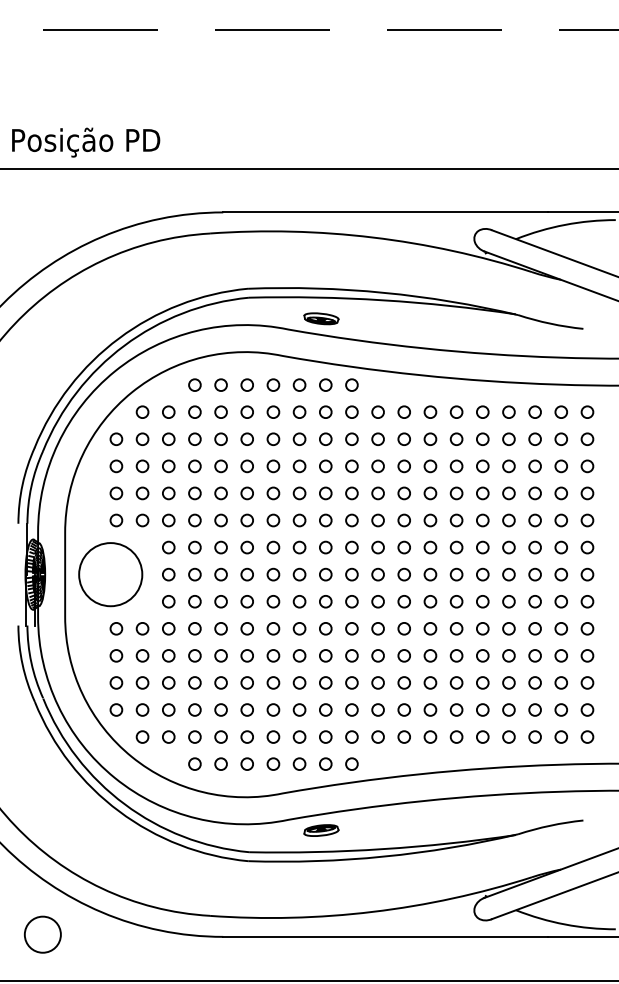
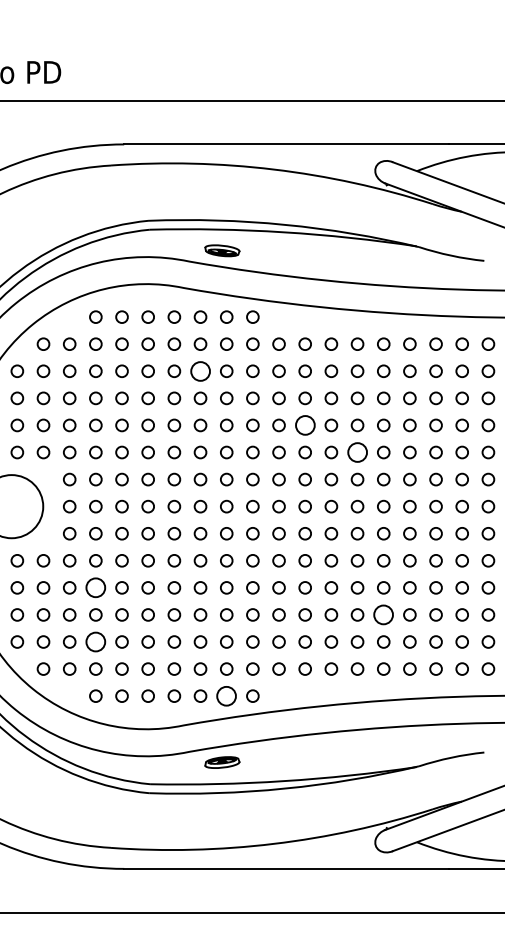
circle: (299, 438) -> (200, 370), size x1.6
circle: (403, 493) -> (304, 425), size x1.6
circle: (456, 520) -> (357, 452), size x1.6
circle: (194, 655) -> (95, 587), size x1.6
circle: (482, 682) -> (383, 614), size x1.6
circle: (194, 709) -> (95, 641), size x1.6
circle: (325, 763) -> (226, 695), size x1.6

